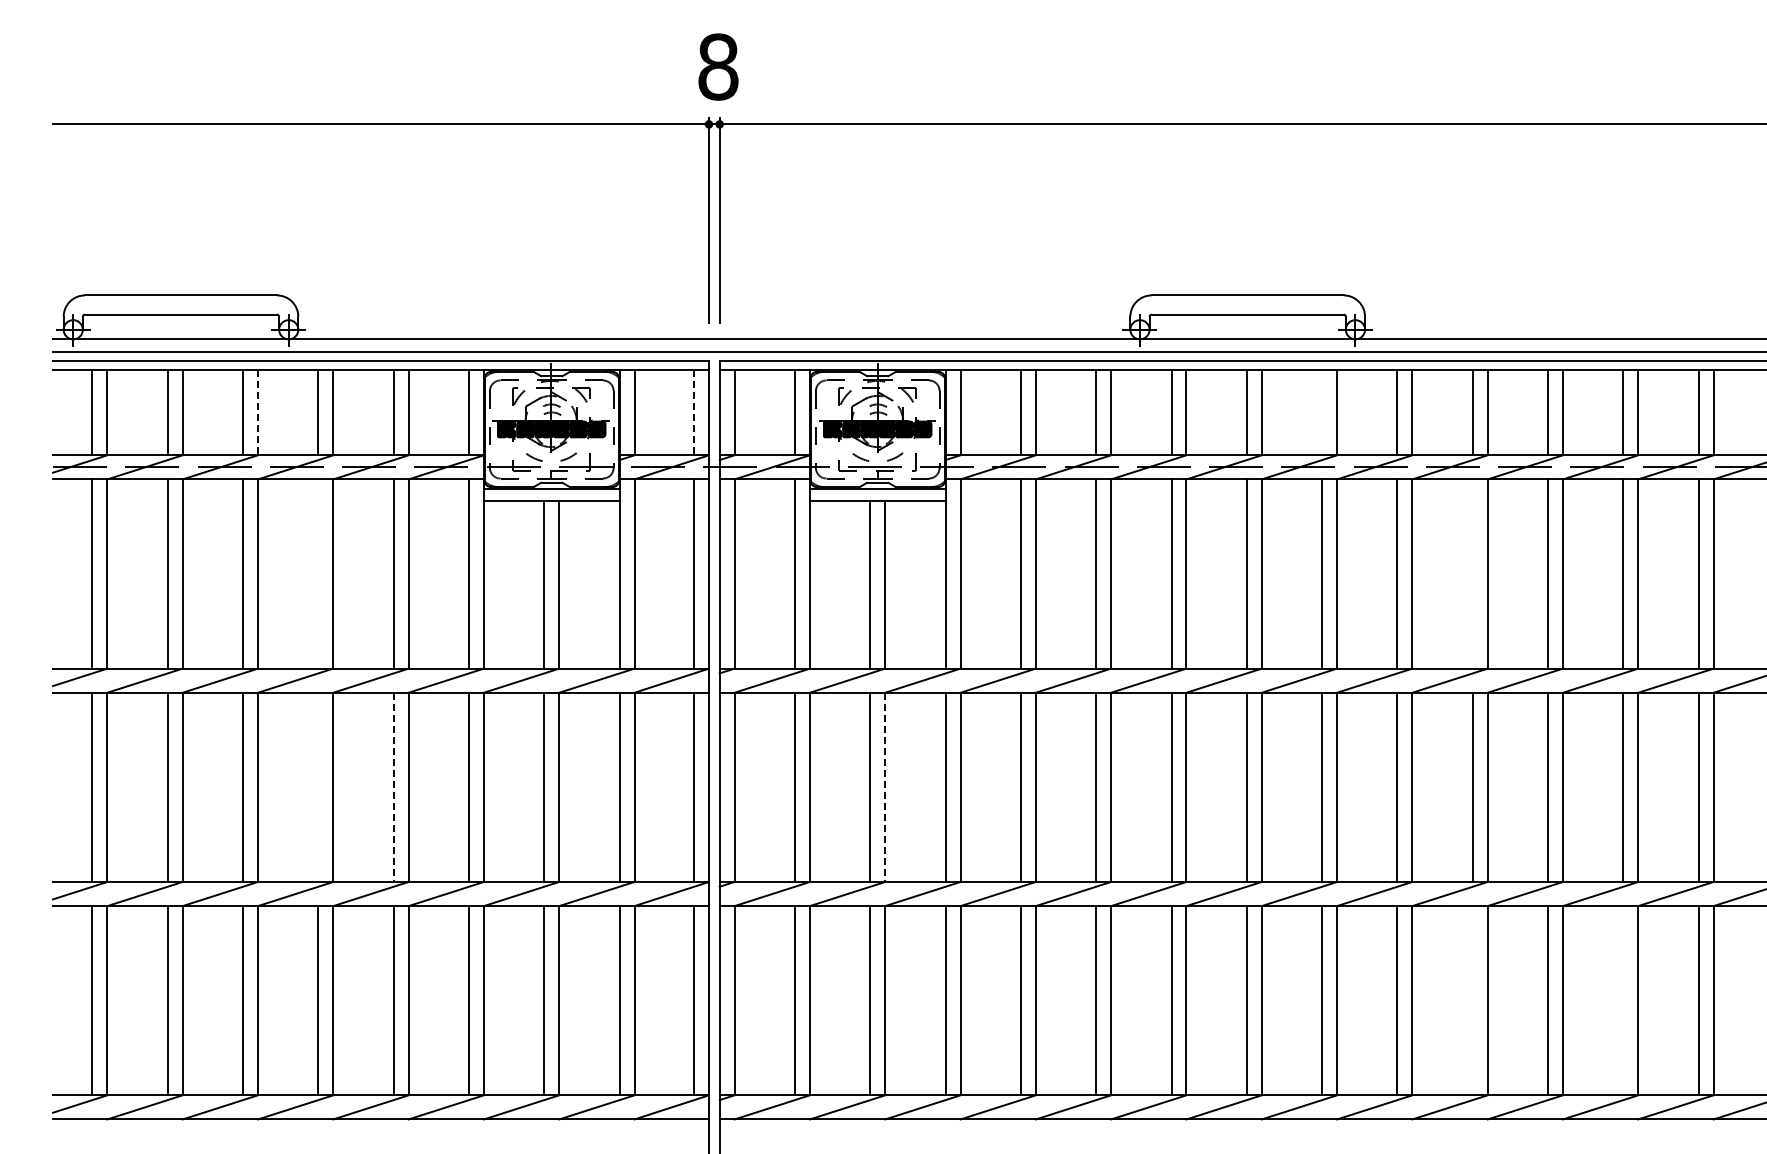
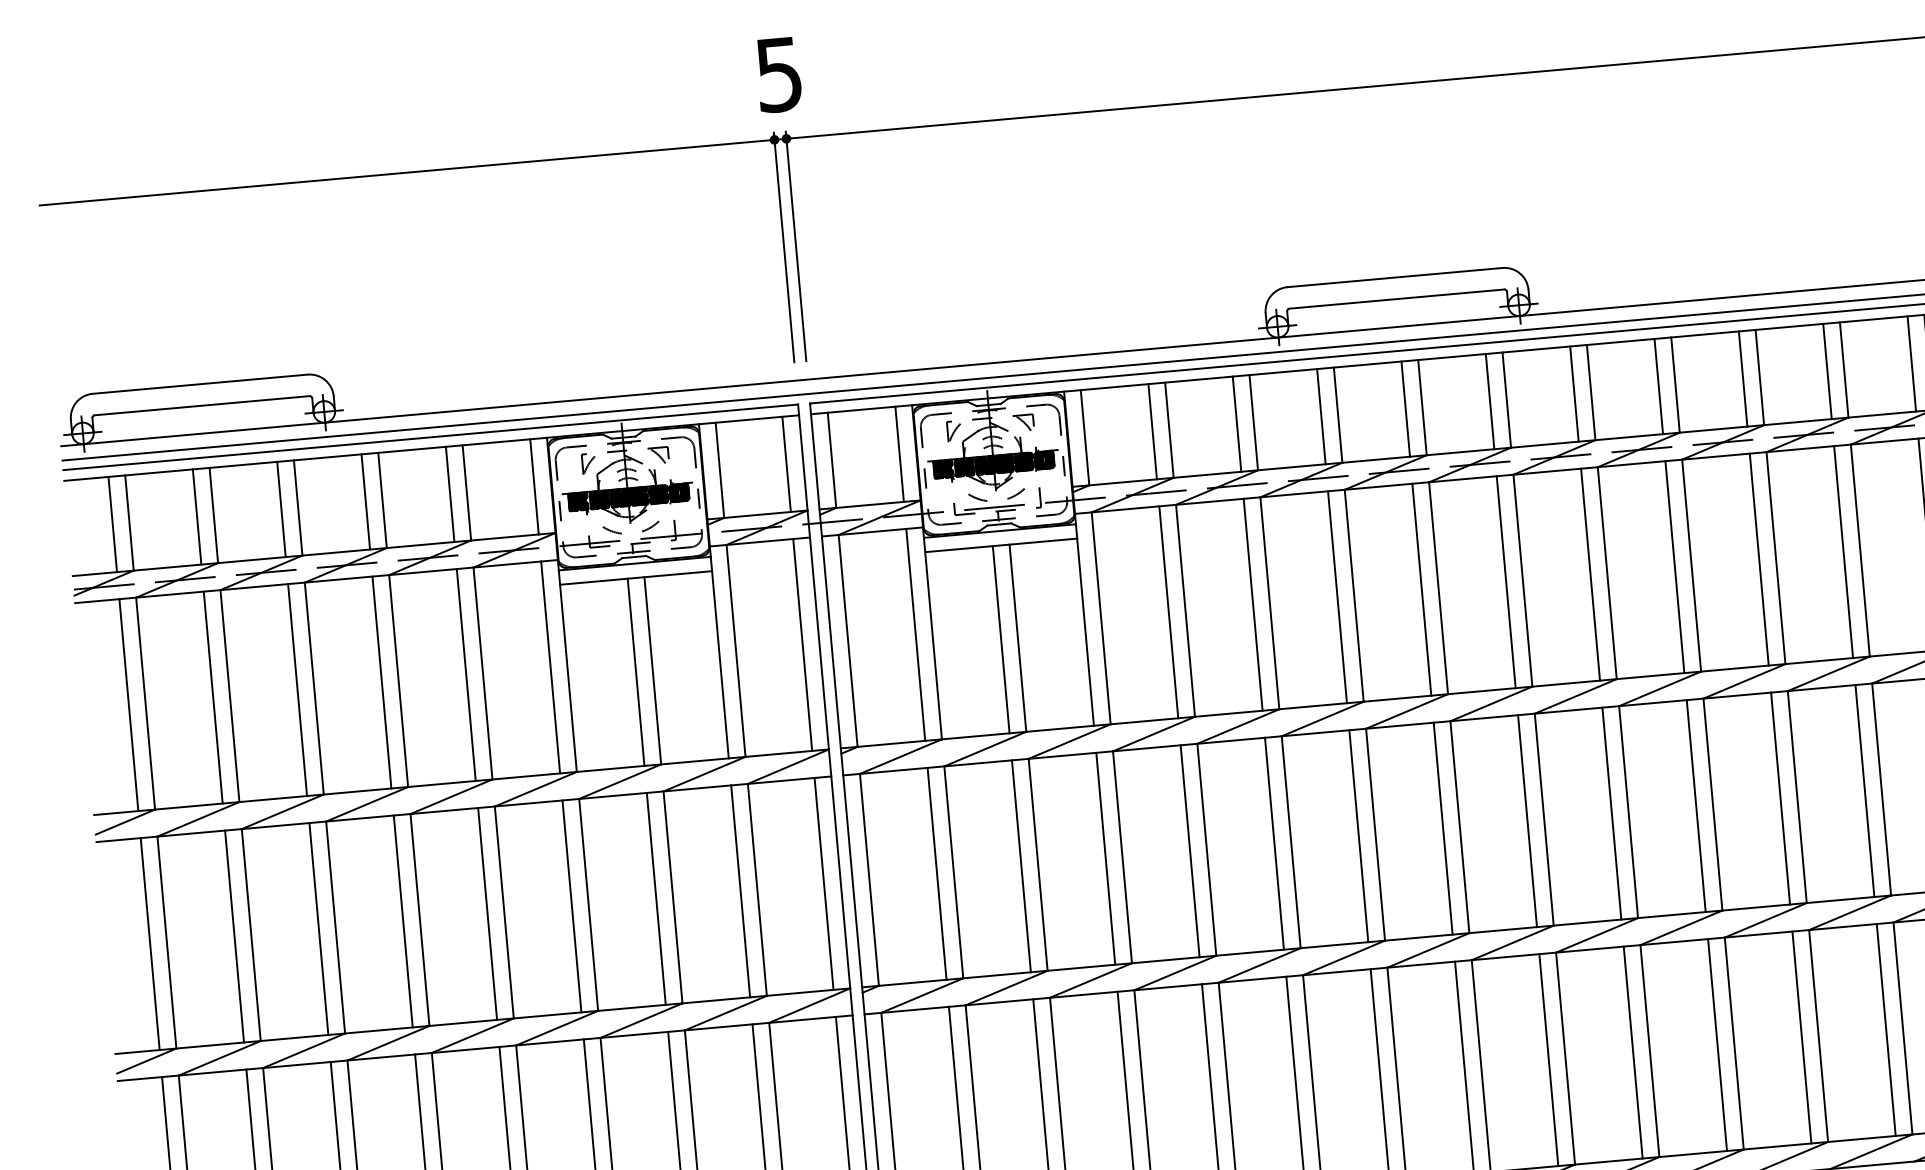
text: (718, 66) -> (779, 74), 8 -> 5
line: (1322, 412) -> (1490, 401), added
line: (258, 413) -> (298, 508), dashed -> solid
line: (694, 413) -> (787, 465), dashed -> solid
line: (318, 573) -> (381, 681), added
line: (1472, 573) -> (1674, 566), added
line: (318, 786) -> (403, 920), added
line: (393, 787) -> (487, 914), dashed -> solid
line: (885, 787) -> (1038, 864), dashed -> solid
line: (1472, 1000) -> (1717, 1044), added
line: (1623, 1000) -> (1886, 1029), added

